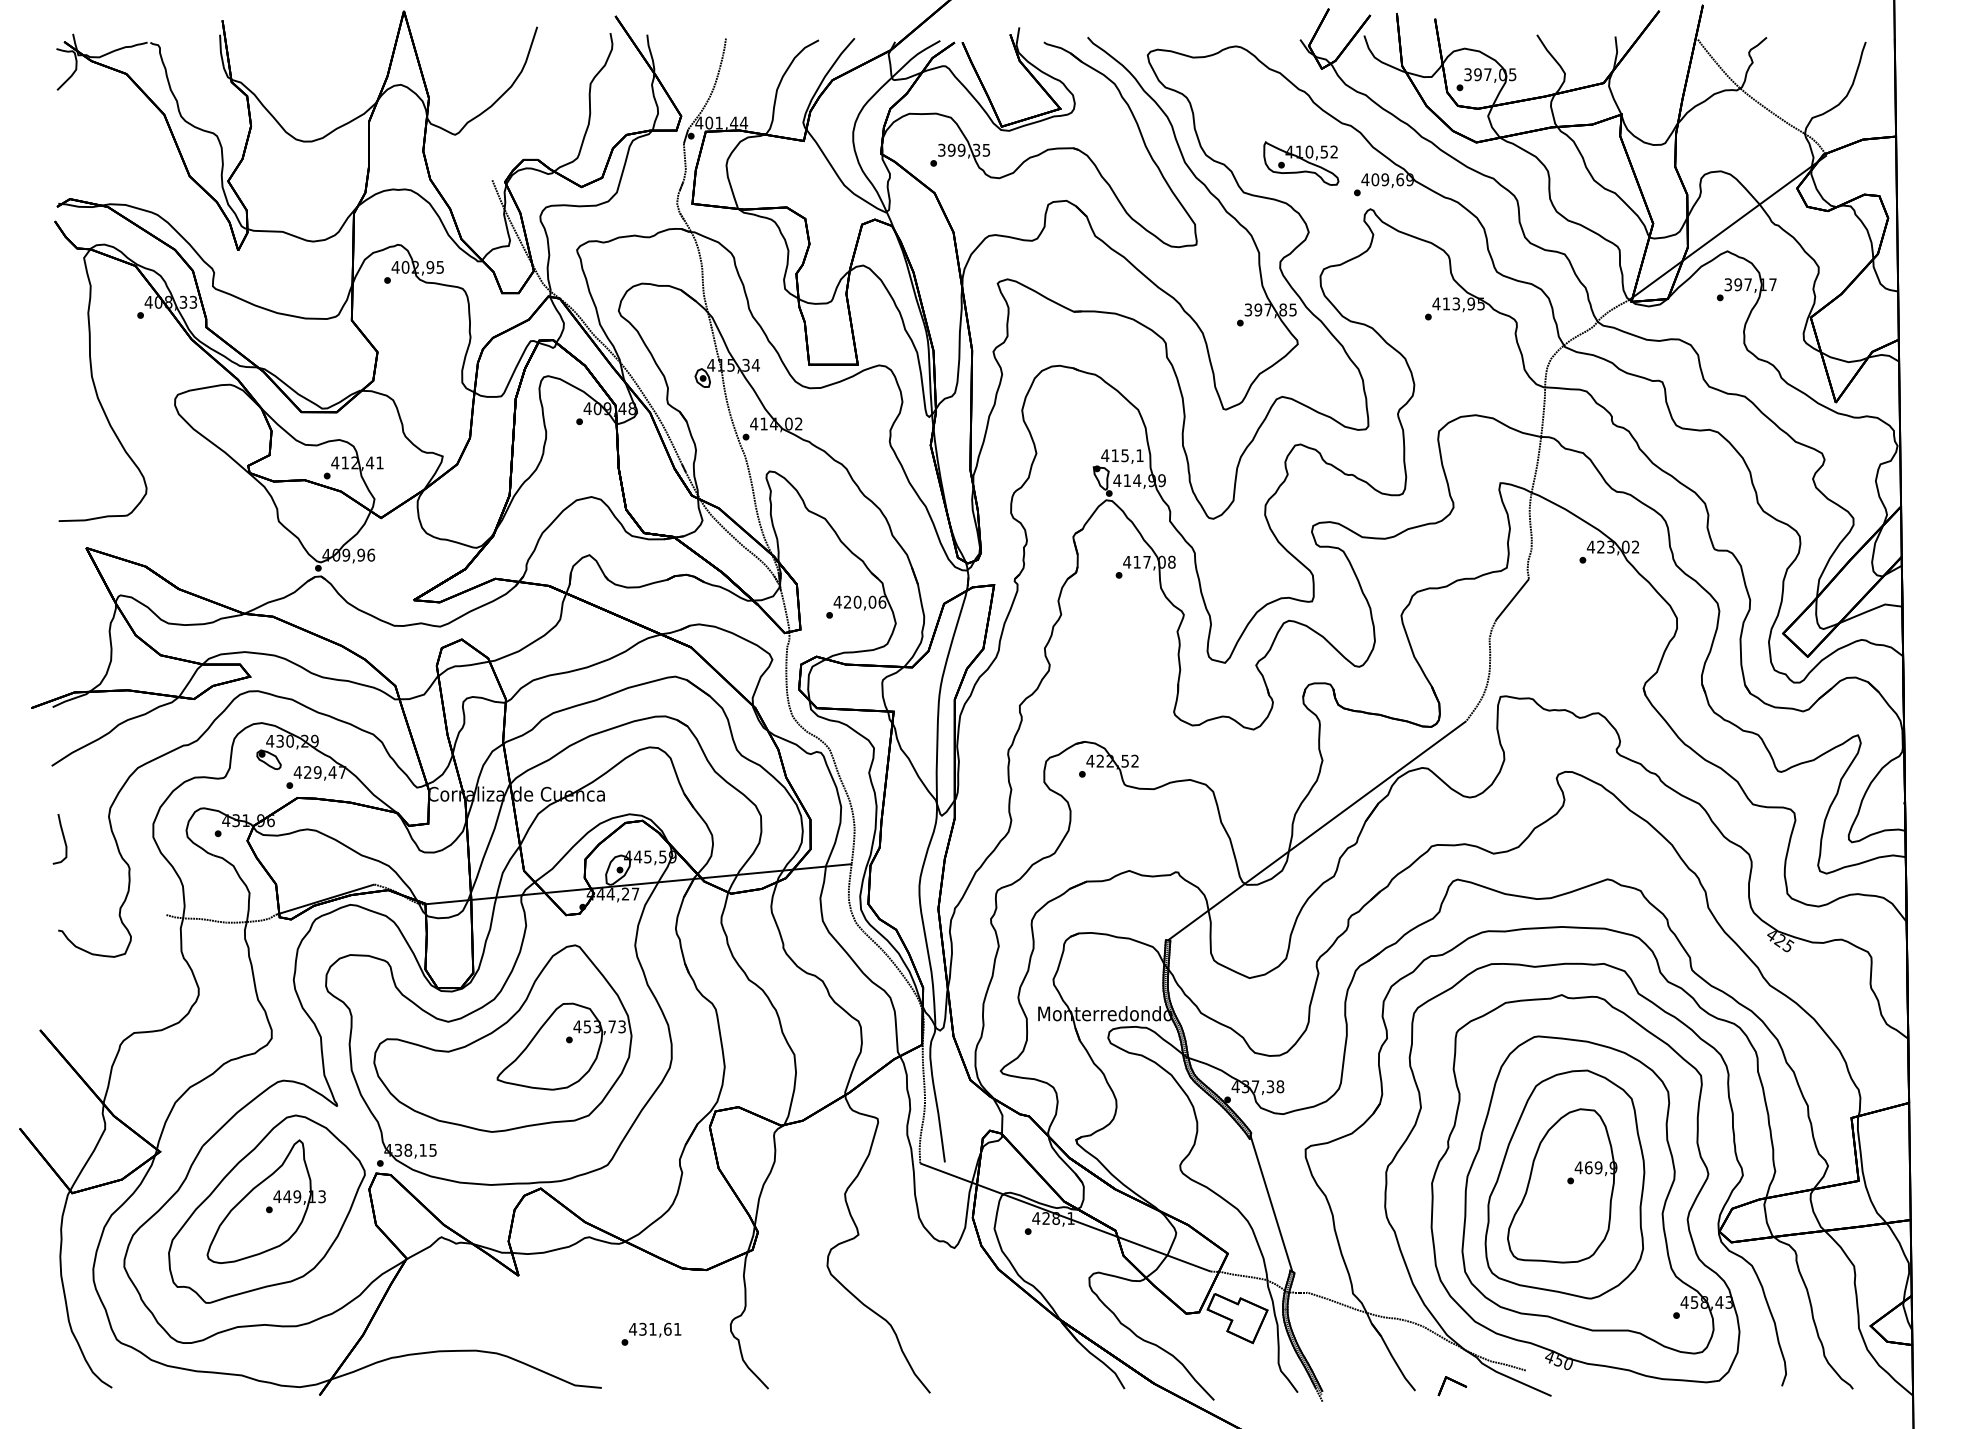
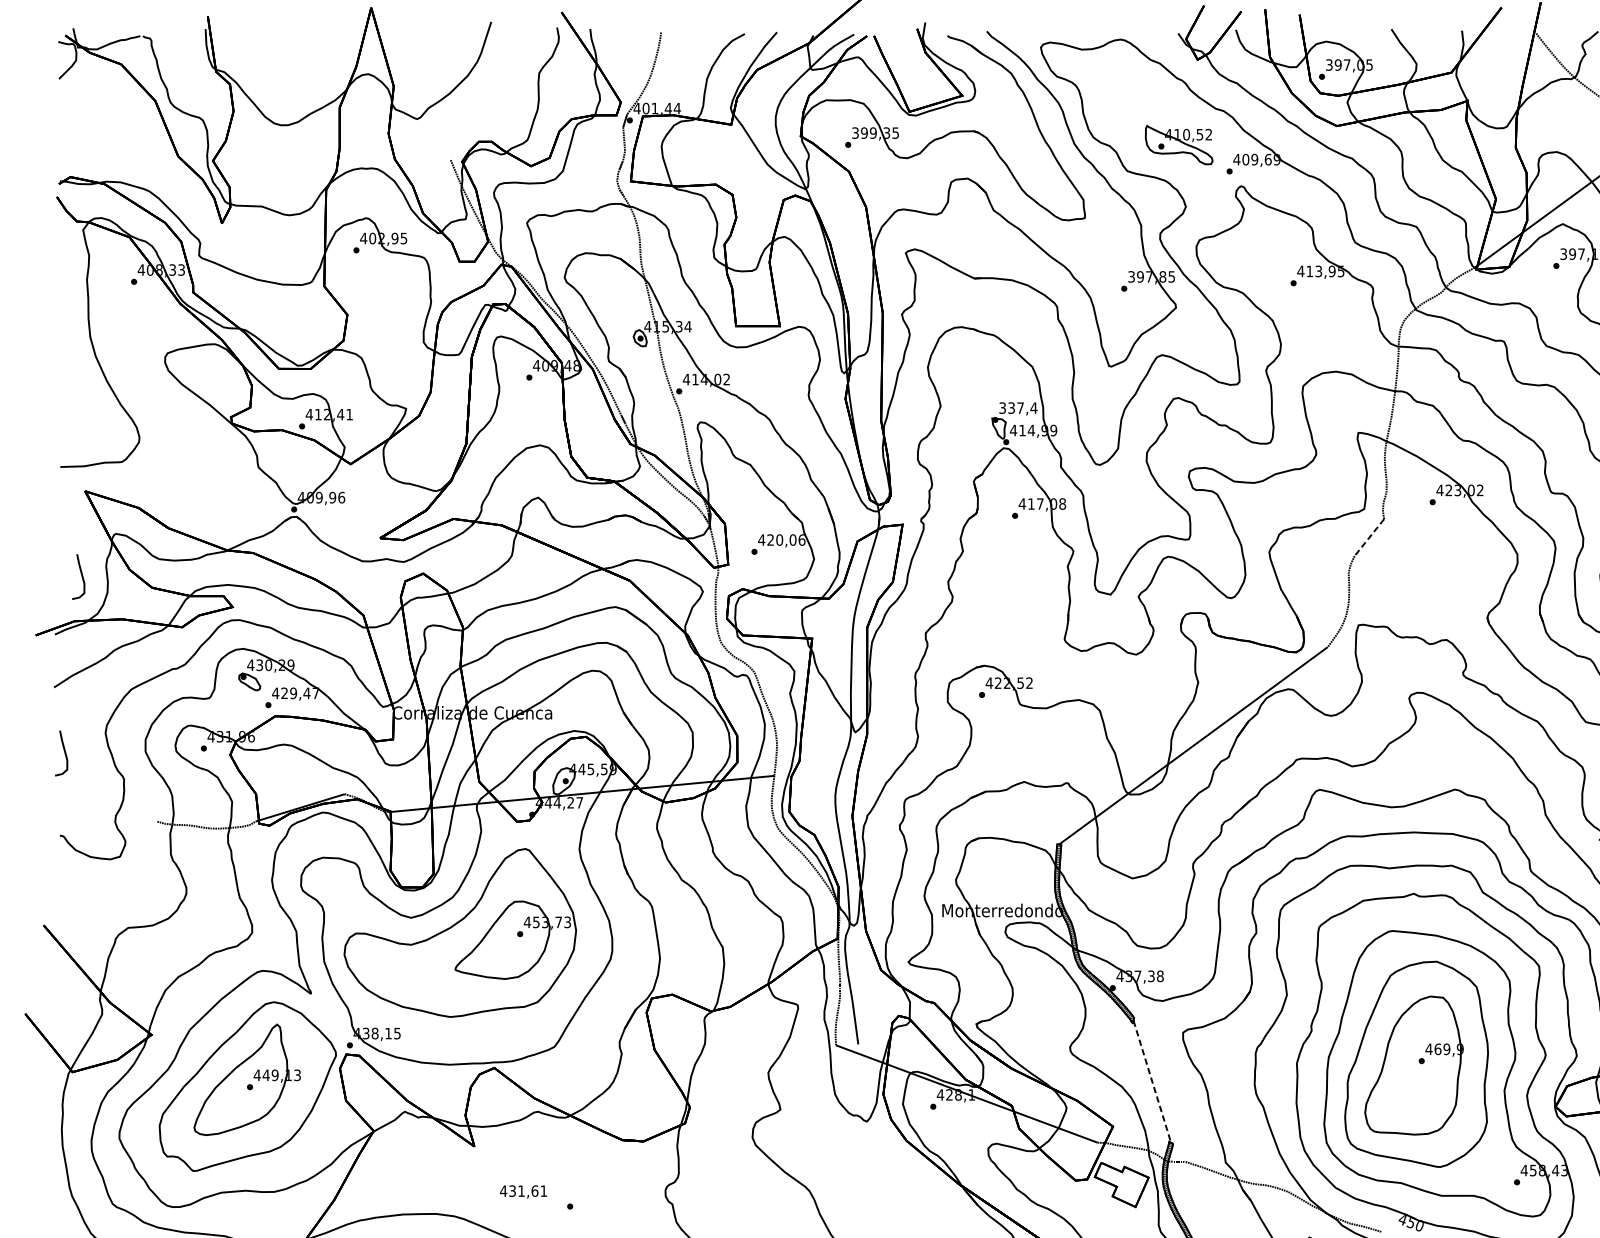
text: (1122, 455) -> (1018, 407), 415,1 -> 337,4
line: (1512, 599) -> (1369, 537), solid -> dashed
curve: (82, 643) -> (81, 577), added
line: (1271, 1203) -> (1152, 1081), solid -> dashed
text: (655, 1329) -> (523, 1191), moved

